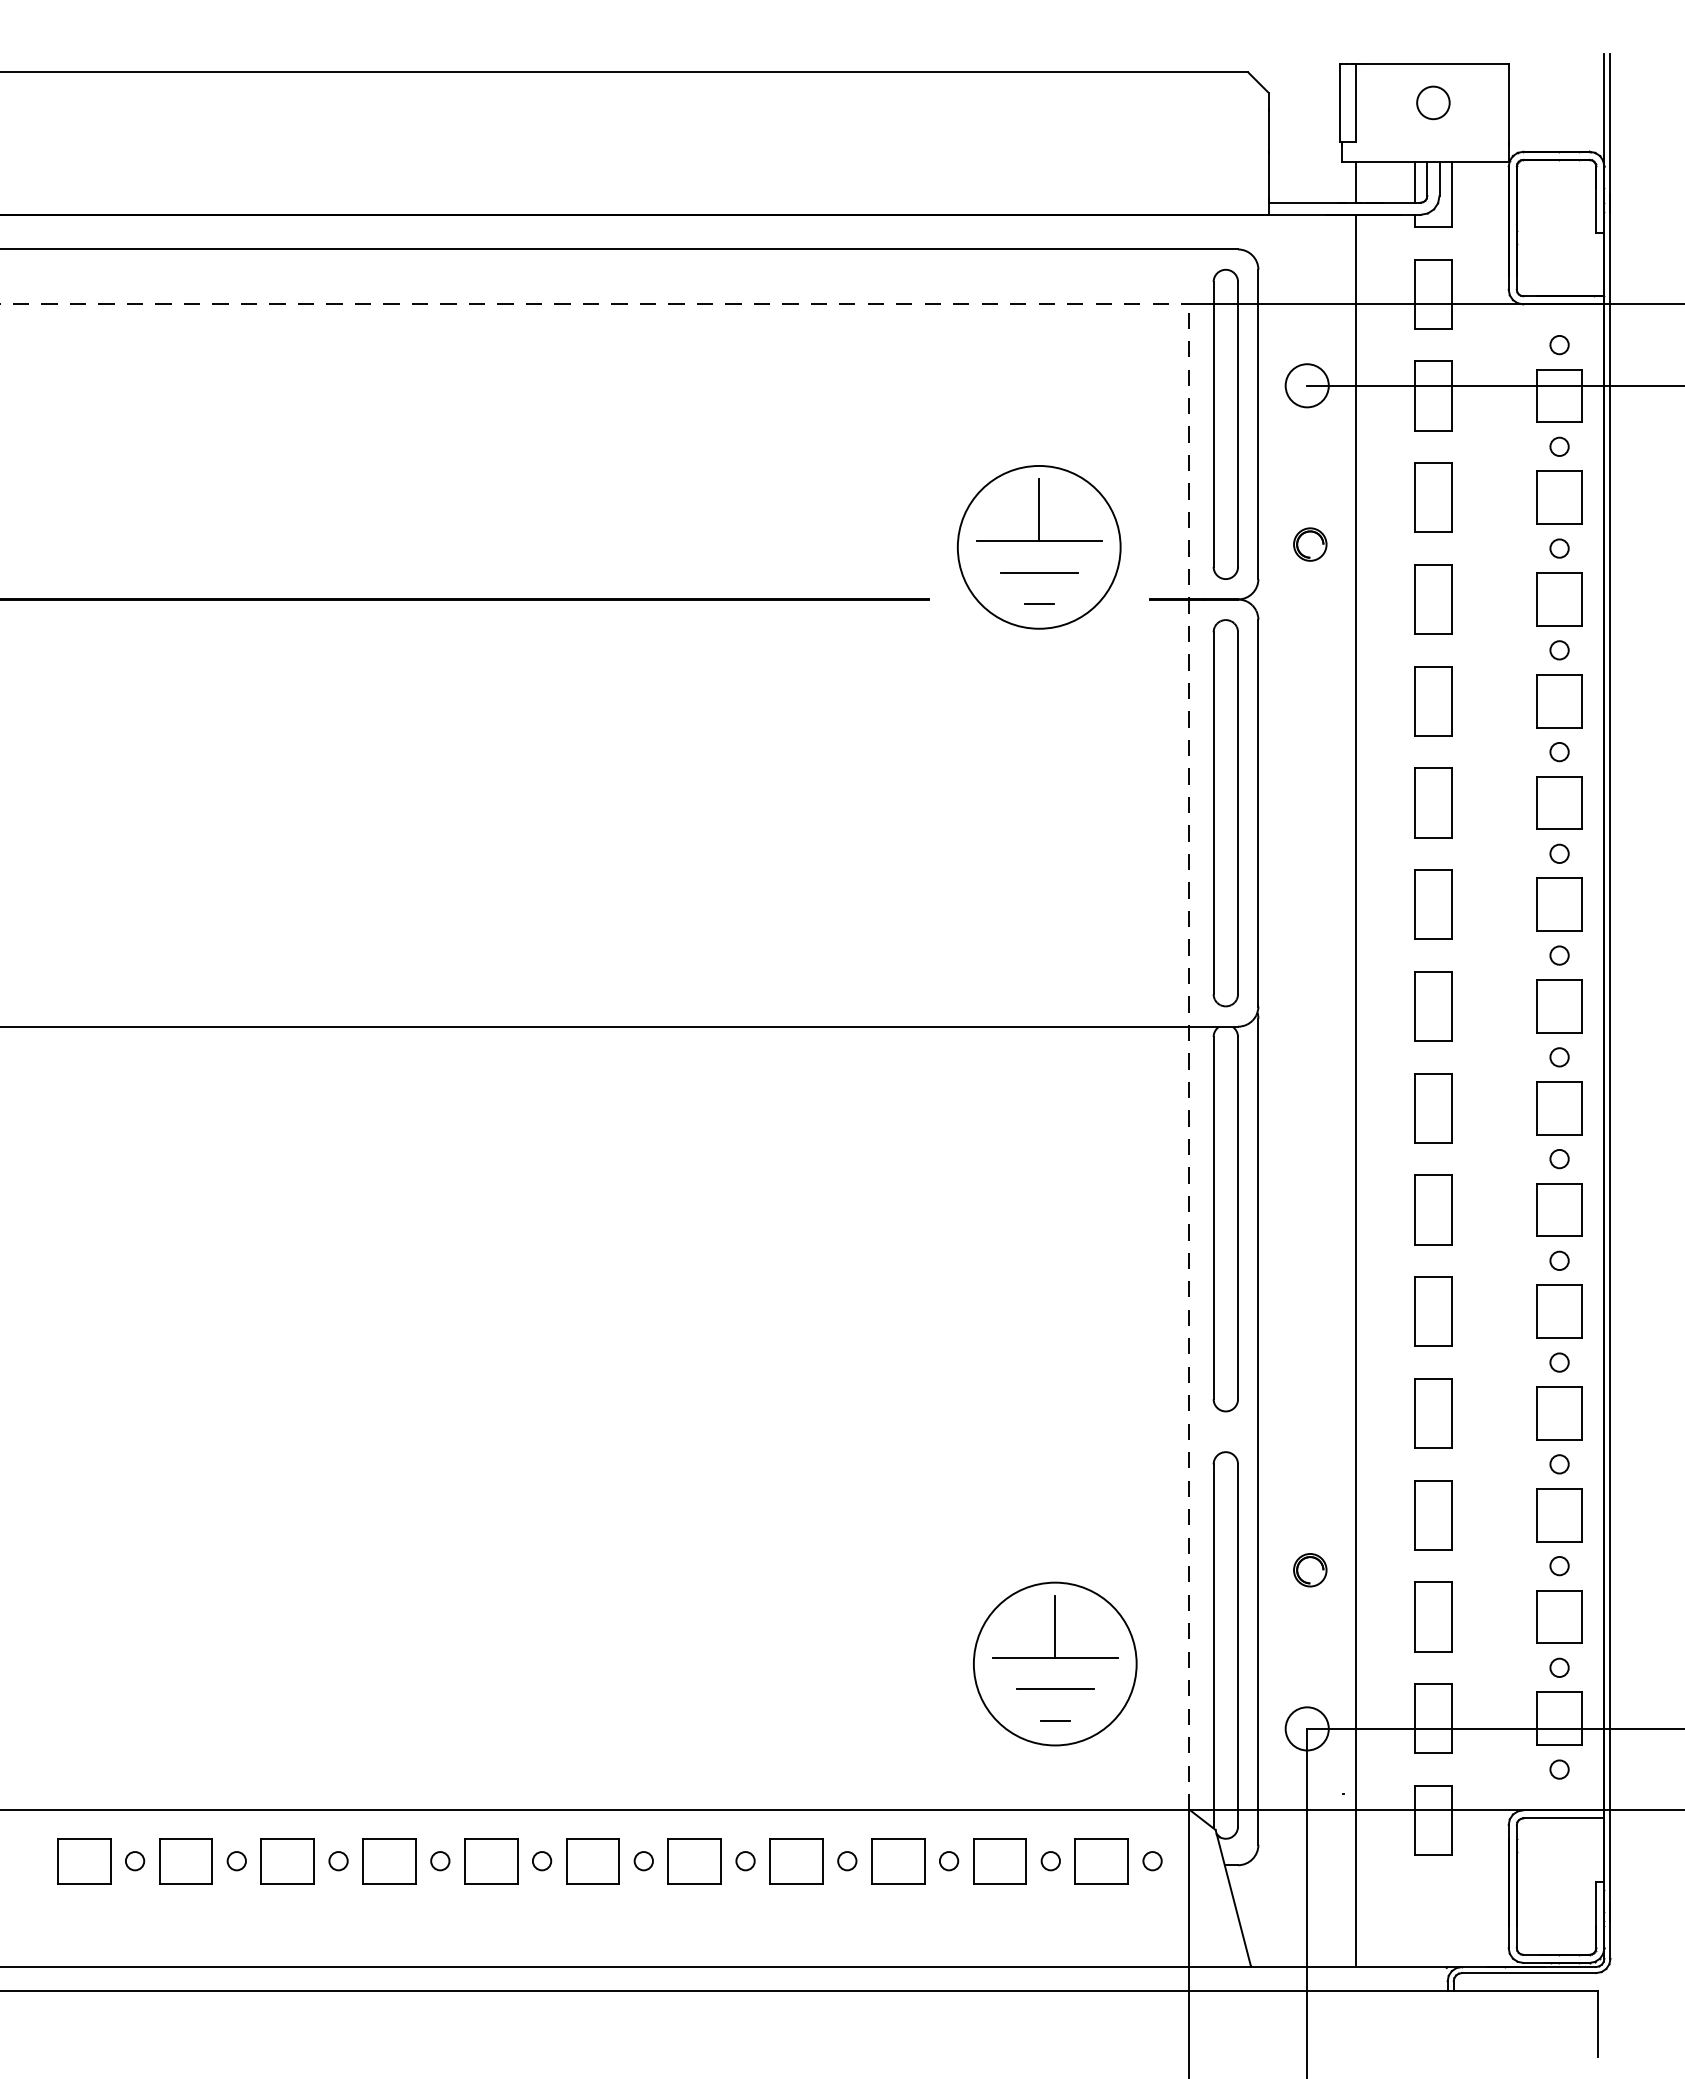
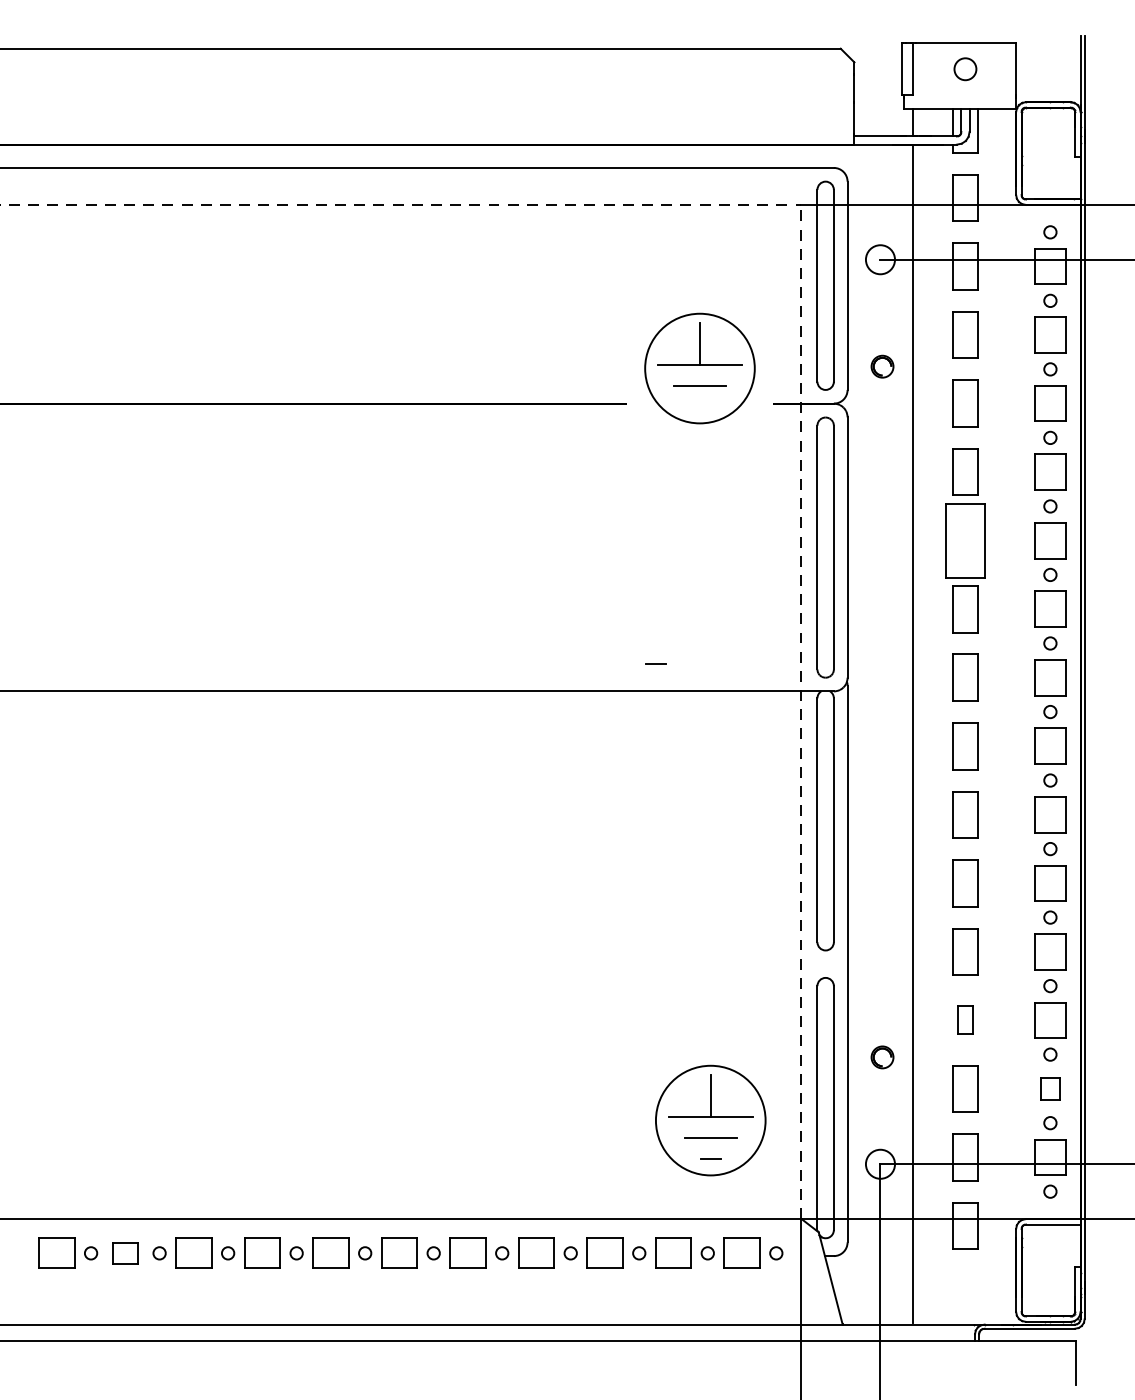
line: (1038, 603) -> (655, 663), moved
part: (1433, 802) -> (965, 540), size x1.6
part: (1433, 1515) -> (965, 1020), size x0.6
part: (1559, 1616) -> (1050, 1088), size x0.6
part: (186, 1859) -> (125, 1252), size x0.7

